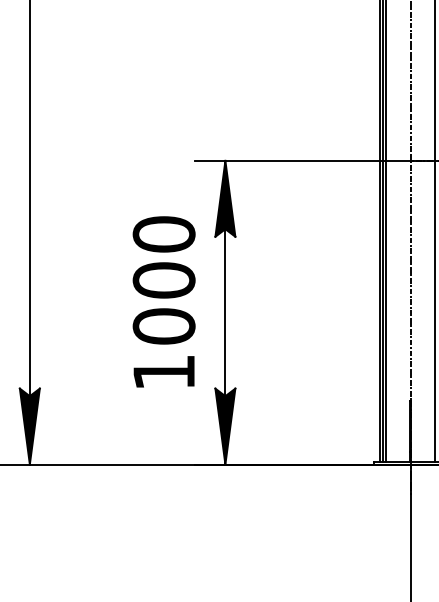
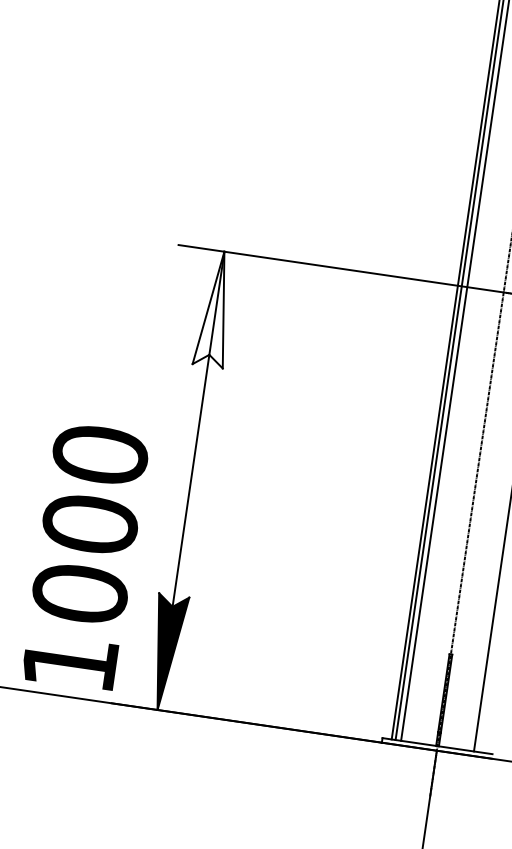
fill: (225, 198) -> (216, 308), removed
text: (163, 301) -> (84, 555), moved

